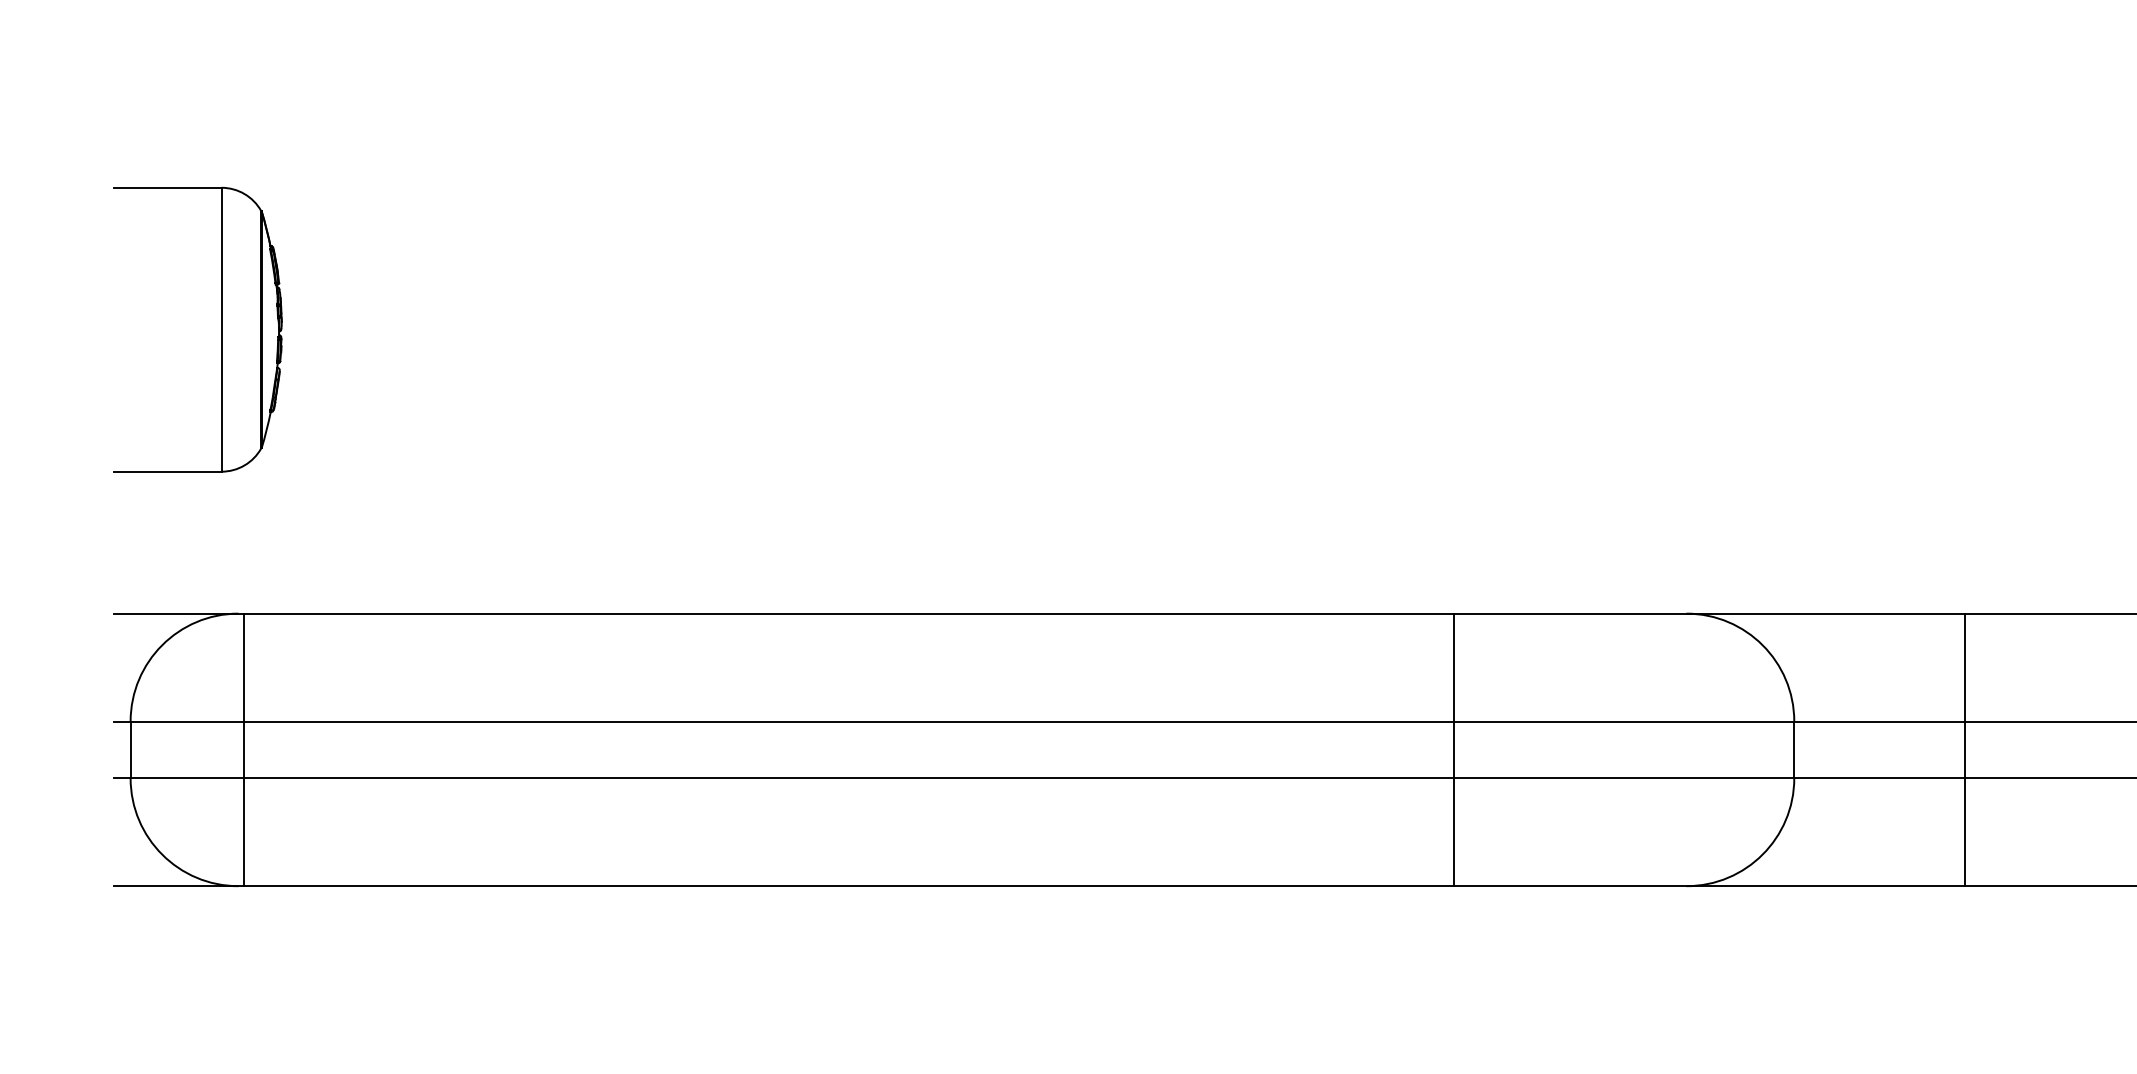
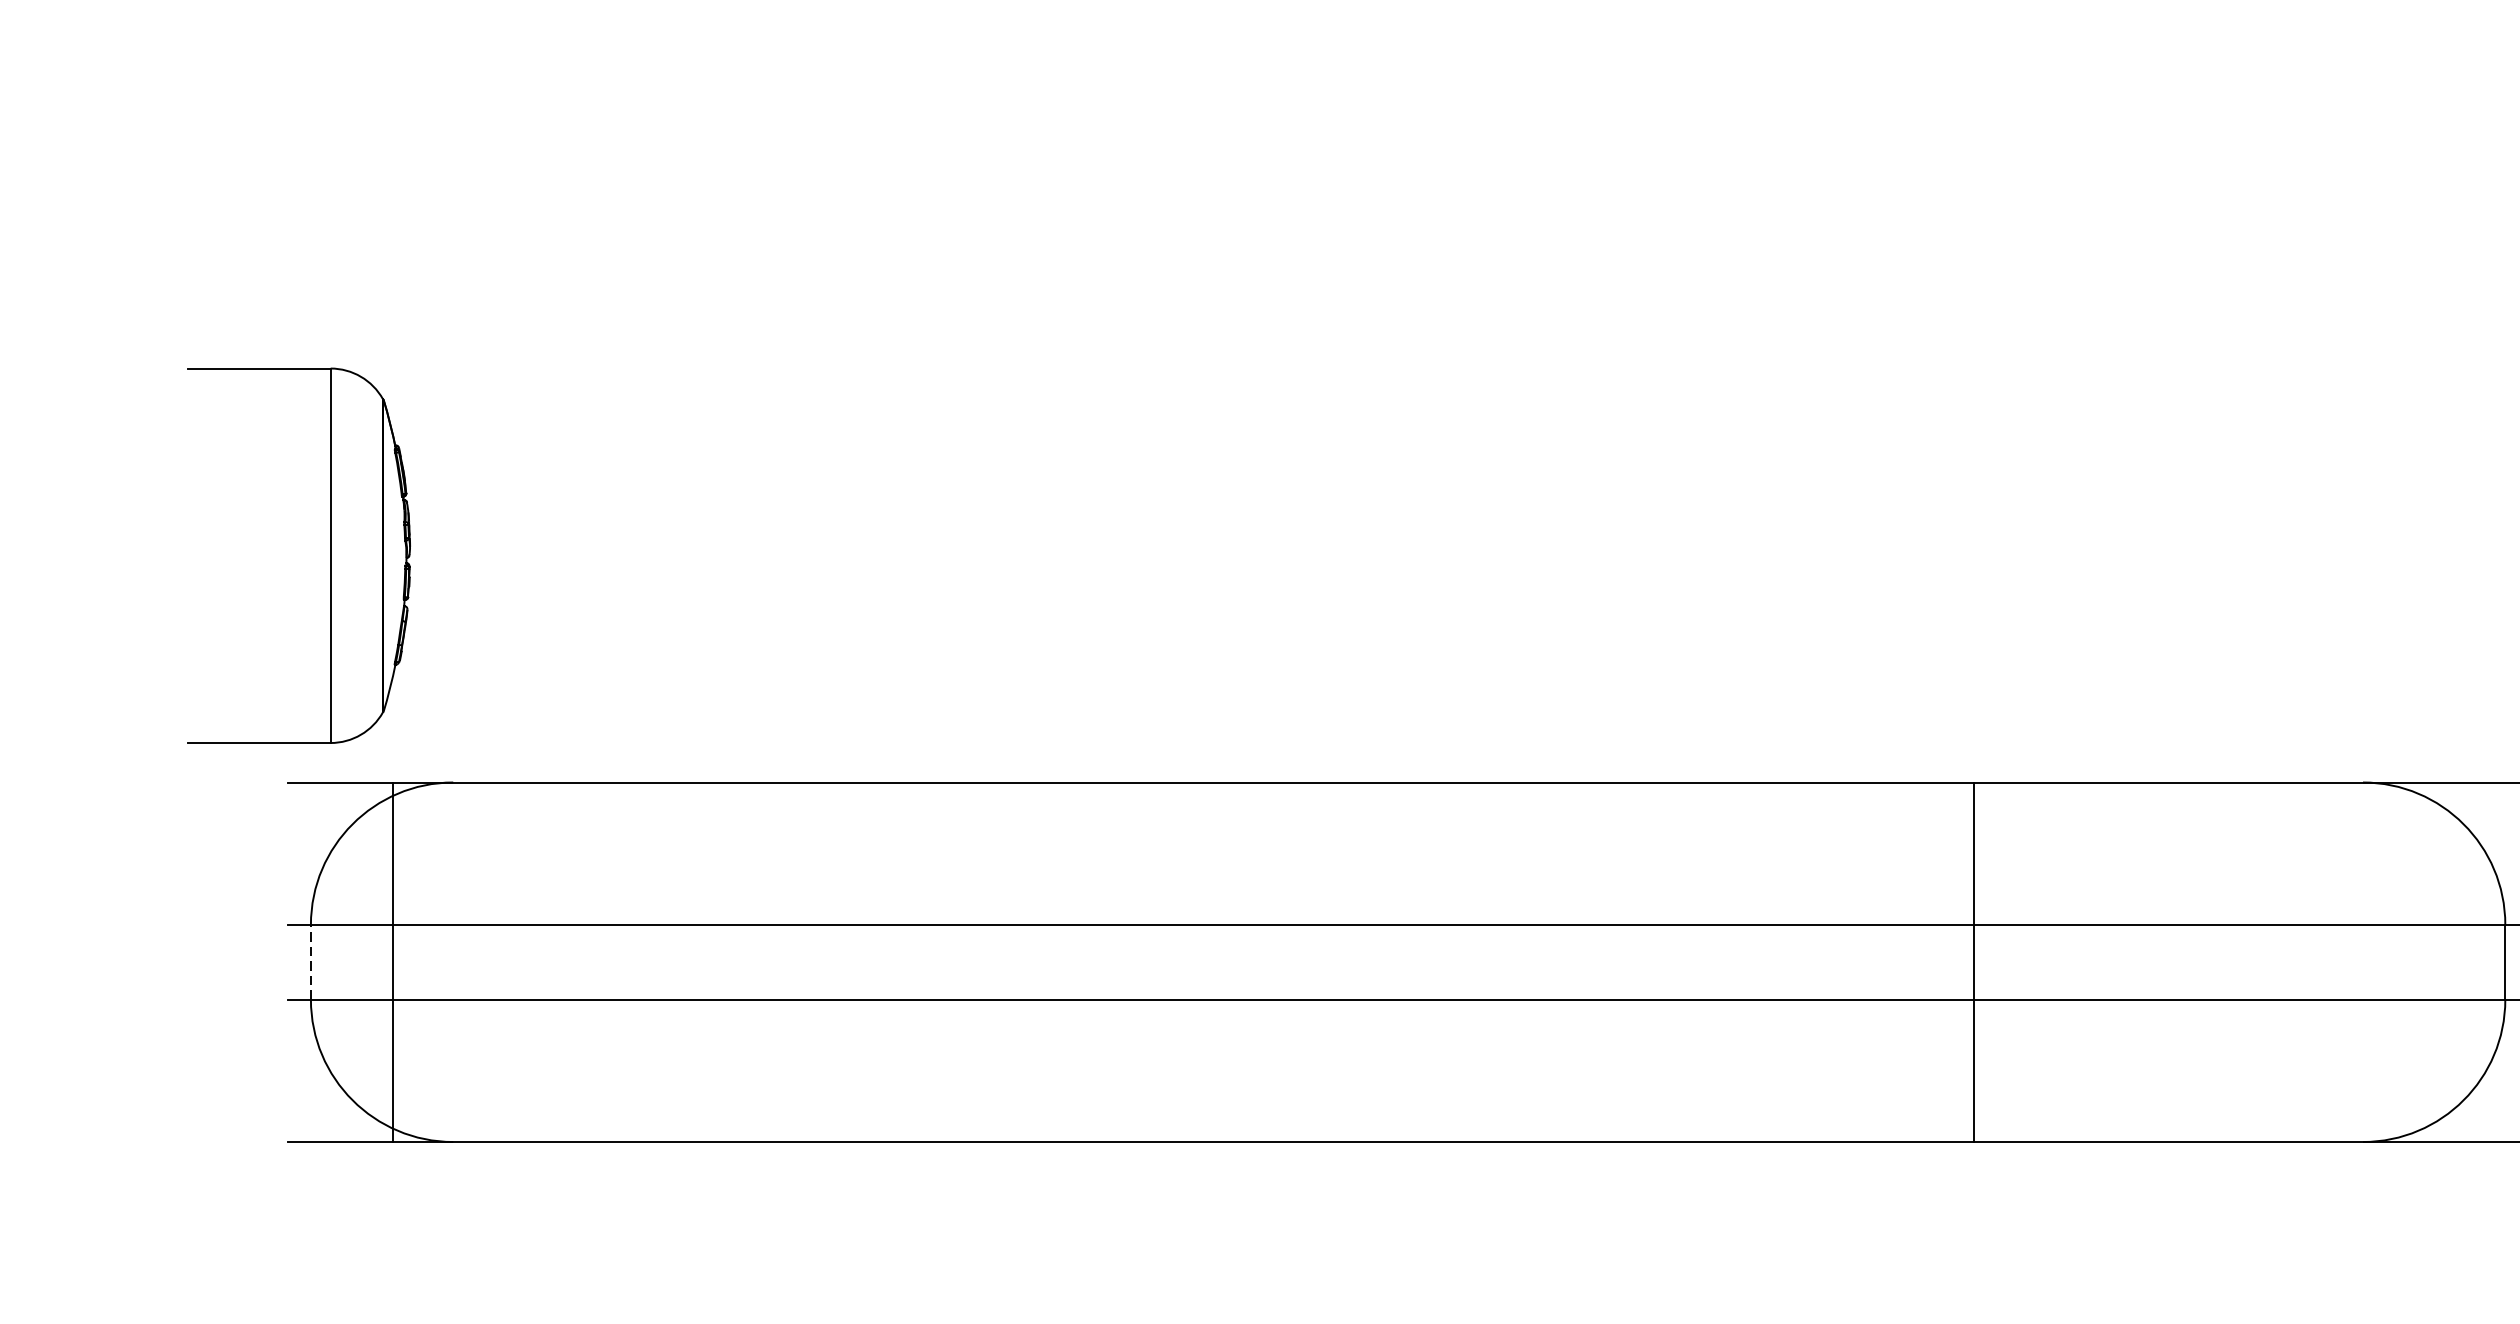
part: (221, 329) -> (330, 555), moved
line: (130, 749) -> (310, 961), solid -> dashed
line: (244, 749) -> (393, 961), moved
line: (1453, 749) -> (1974, 961), moved

